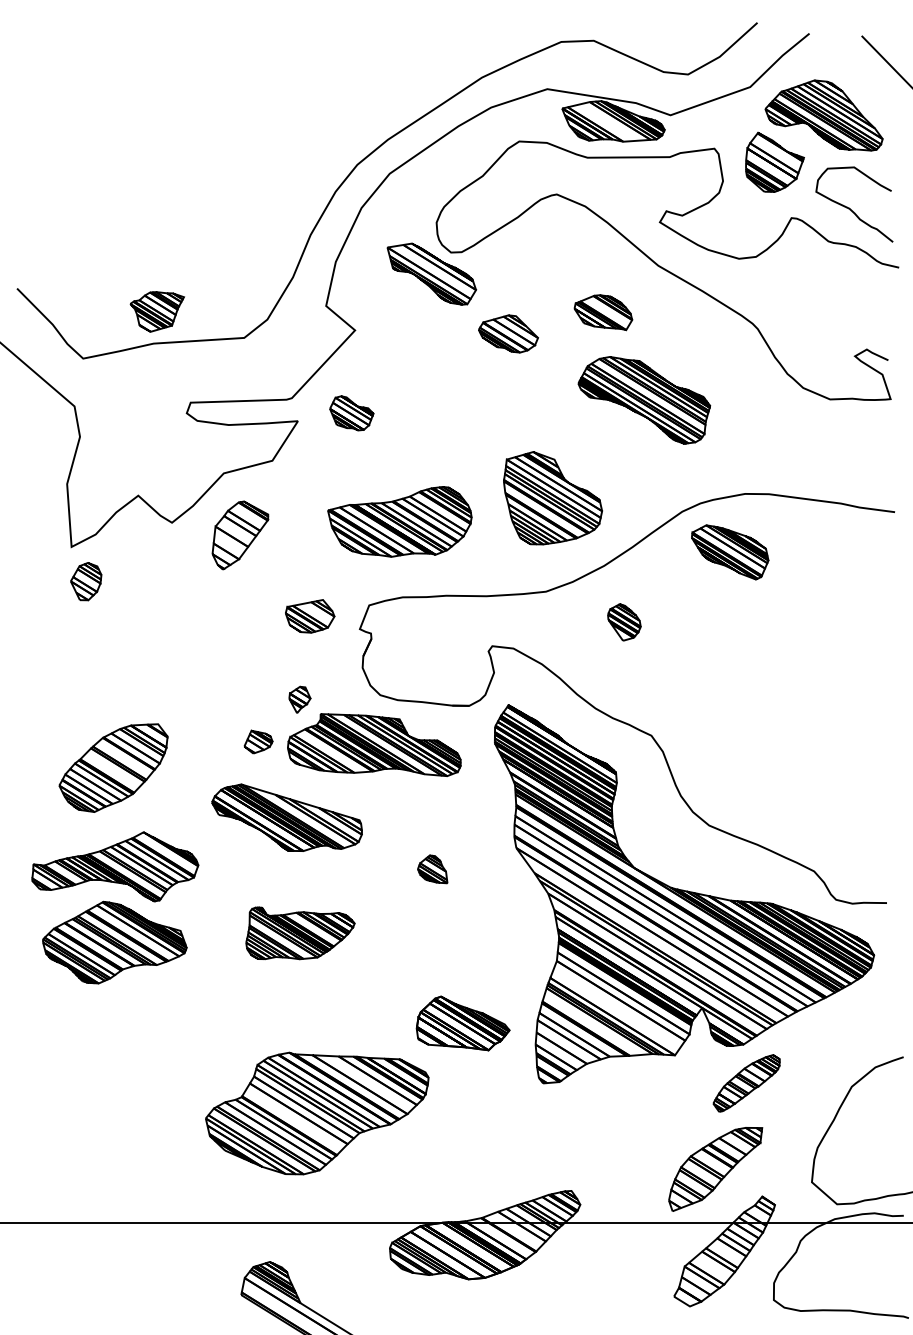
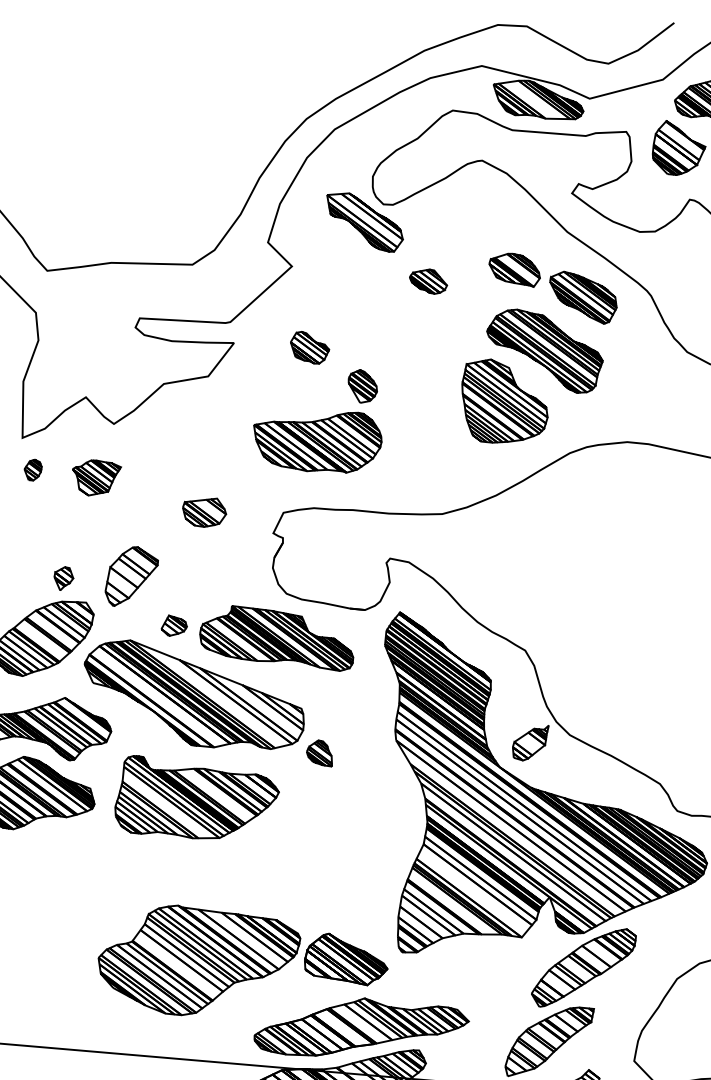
part: (157, 311) -> (96, 477), moved
part: (508, 333) -> (428, 280), size x0.71
part: (351, 413) -> (309, 348), moved
part: (552, 498) -> (504, 402), moved
part: (240, 535) -> (131, 577), moved
part: (730, 552) -> (583, 297), moved
part: (86, 581) -> (33, 469), size x0.62
part: (310, 616) -> (204, 512), moved
part: (624, 622) -> (362, 386), moved
part: (299, 699) -> (63, 578), moved
part: (286, 817) -> (193, 695), size x1.67
part: (665, 837) -> (530, 742), added
part: (300, 933) -> (197, 800), size x1.67
part: (462, 1023) -> (346, 959), moved
part: (746, 1083) -> (583, 968), size x1.67
part: (505, 1173) -> (361, 1029), added

